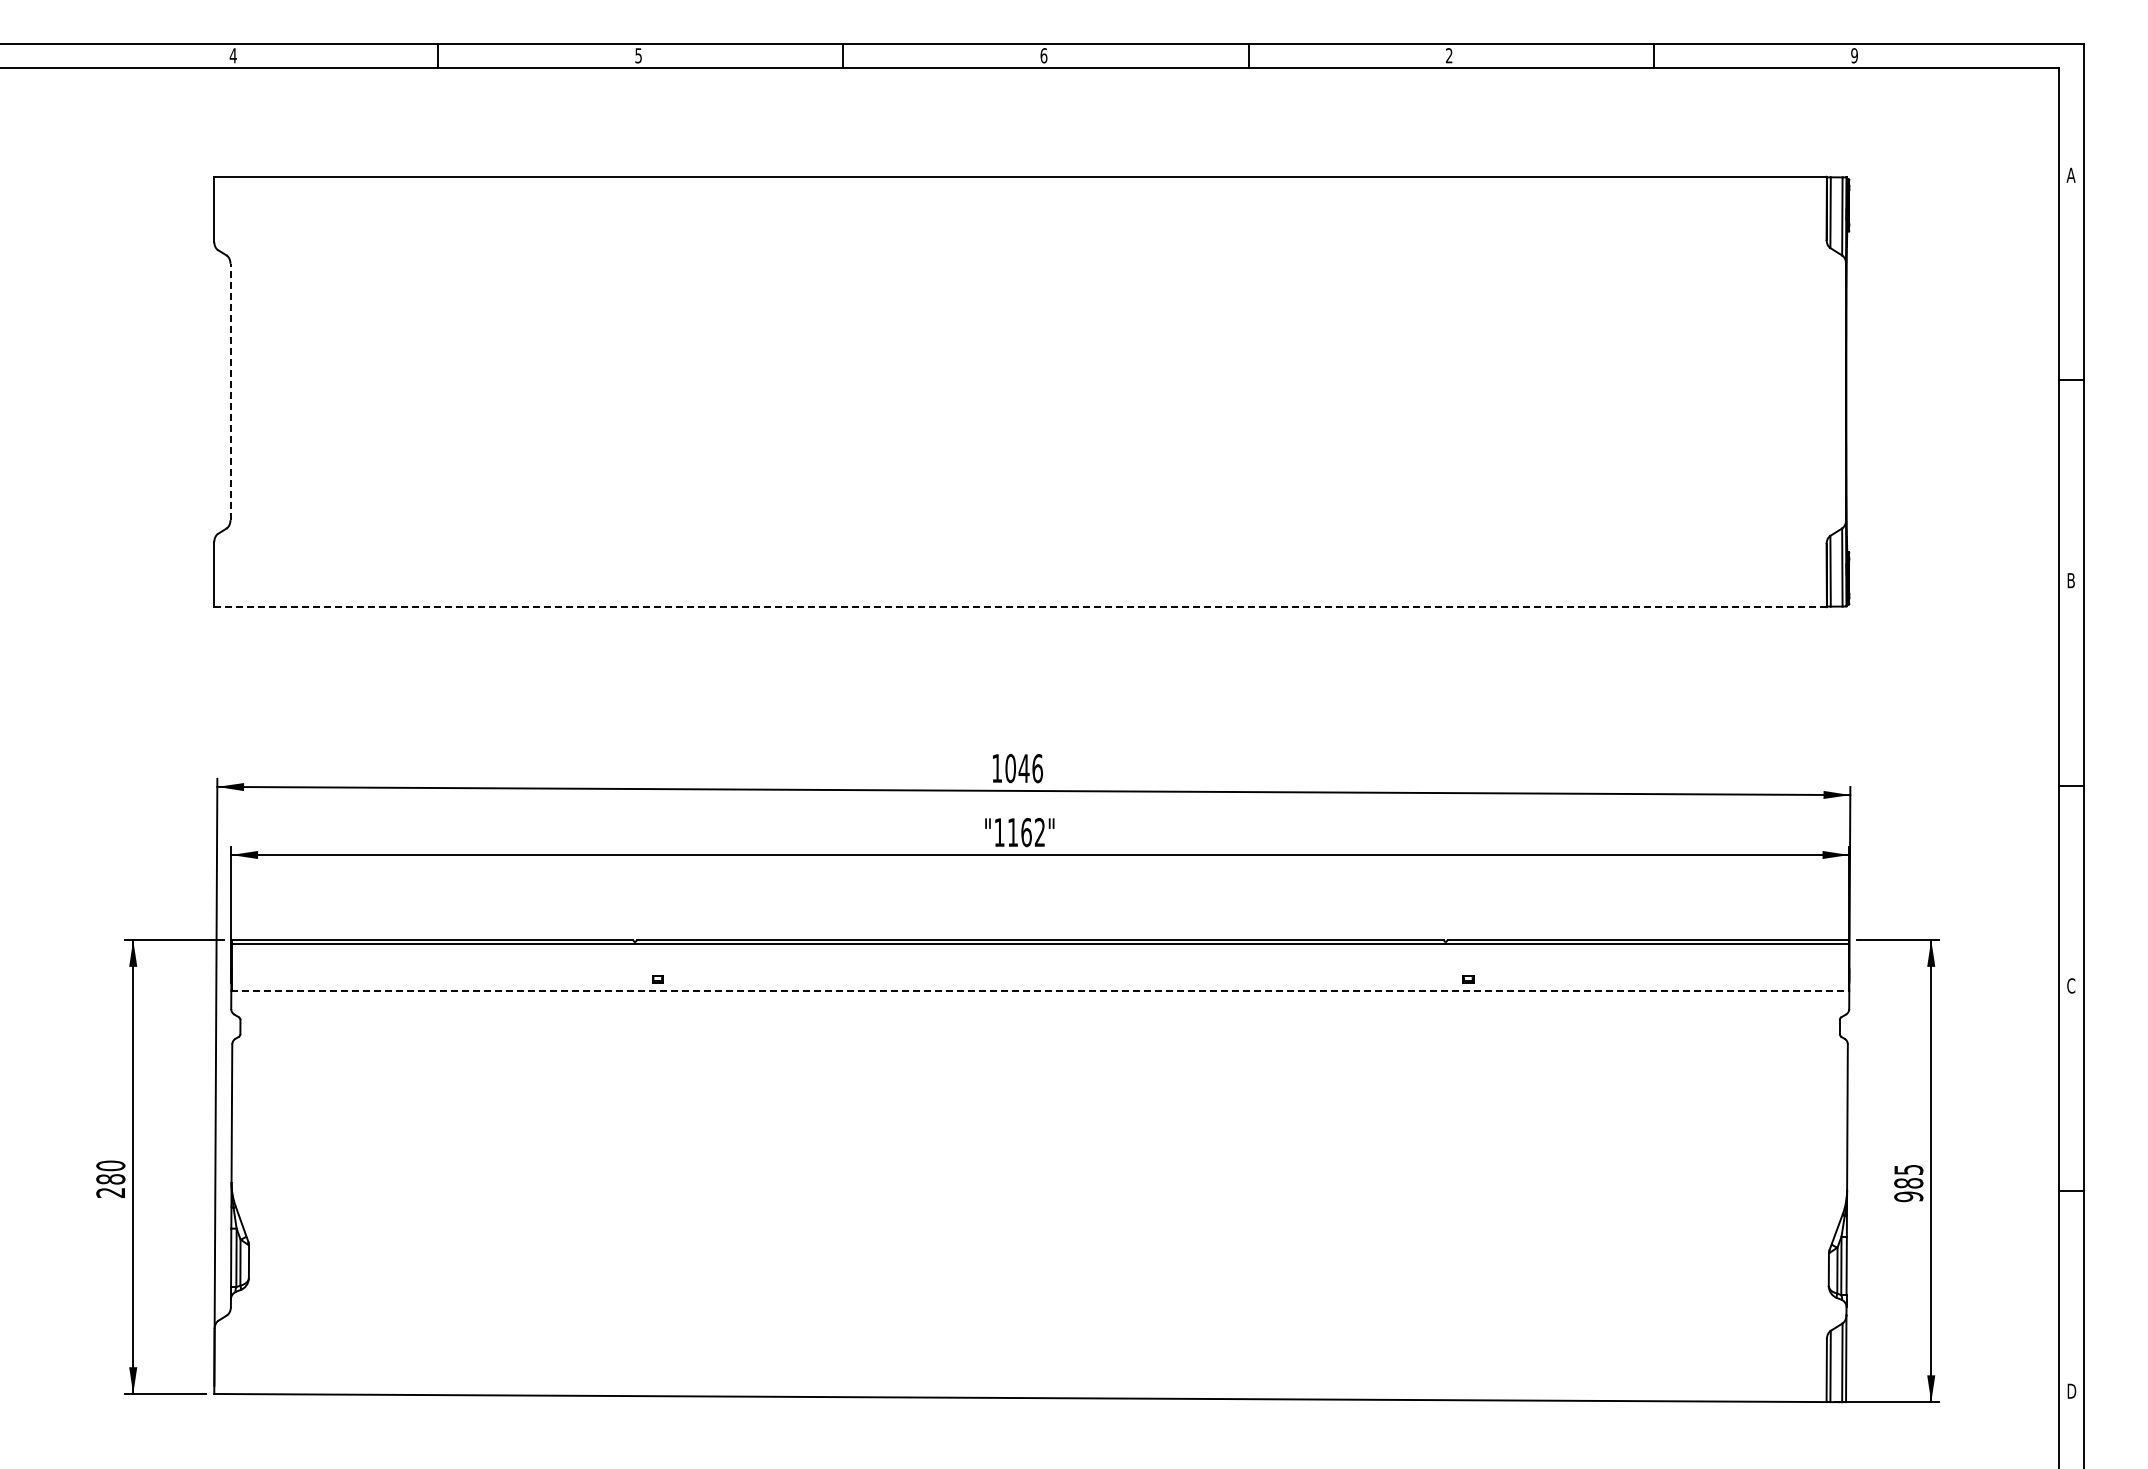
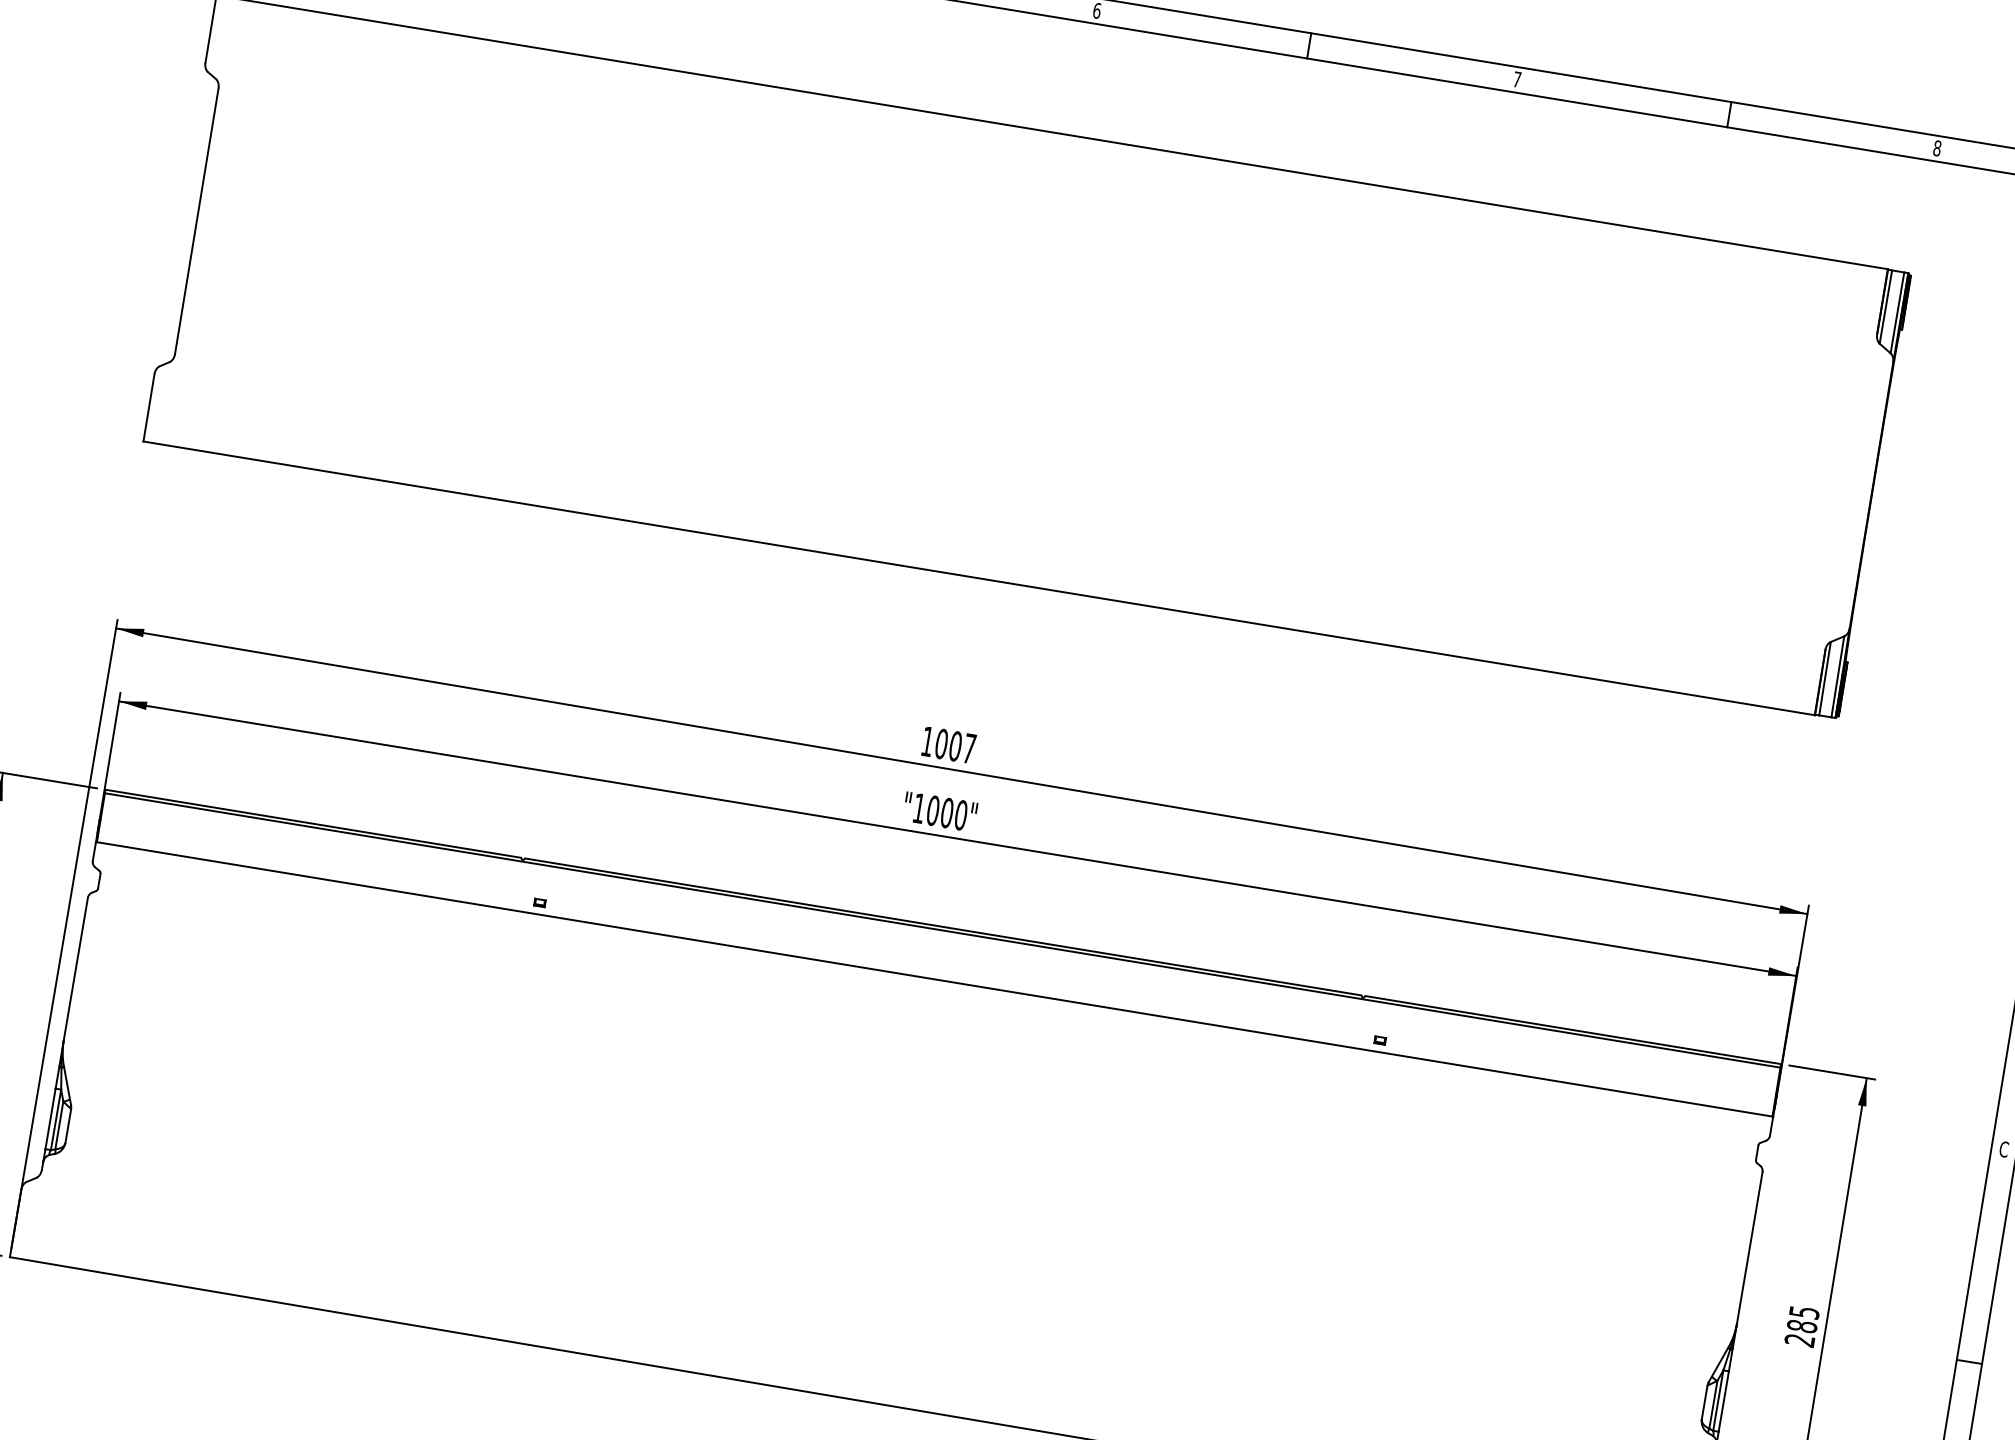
text: (1448, 55) -> (1516, 79), 2 -> 7
text: (1854, 55) -> (1937, 148), 9 -> 8
line: (230, 391) -> (196, 220), dashed -> solid
line: (1019, 607) -> (978, 578), dashed -> solid
text: (1030, 768) -> (962, 747), 1046 -> 1007
text: (1026, 832) -> (947, 813), "1162" -> "1000"
line: (1040, 990) -> (934, 979), dashed -> solid
text: (1908, 1196) -> (1799, 1340), 985 -> 285

